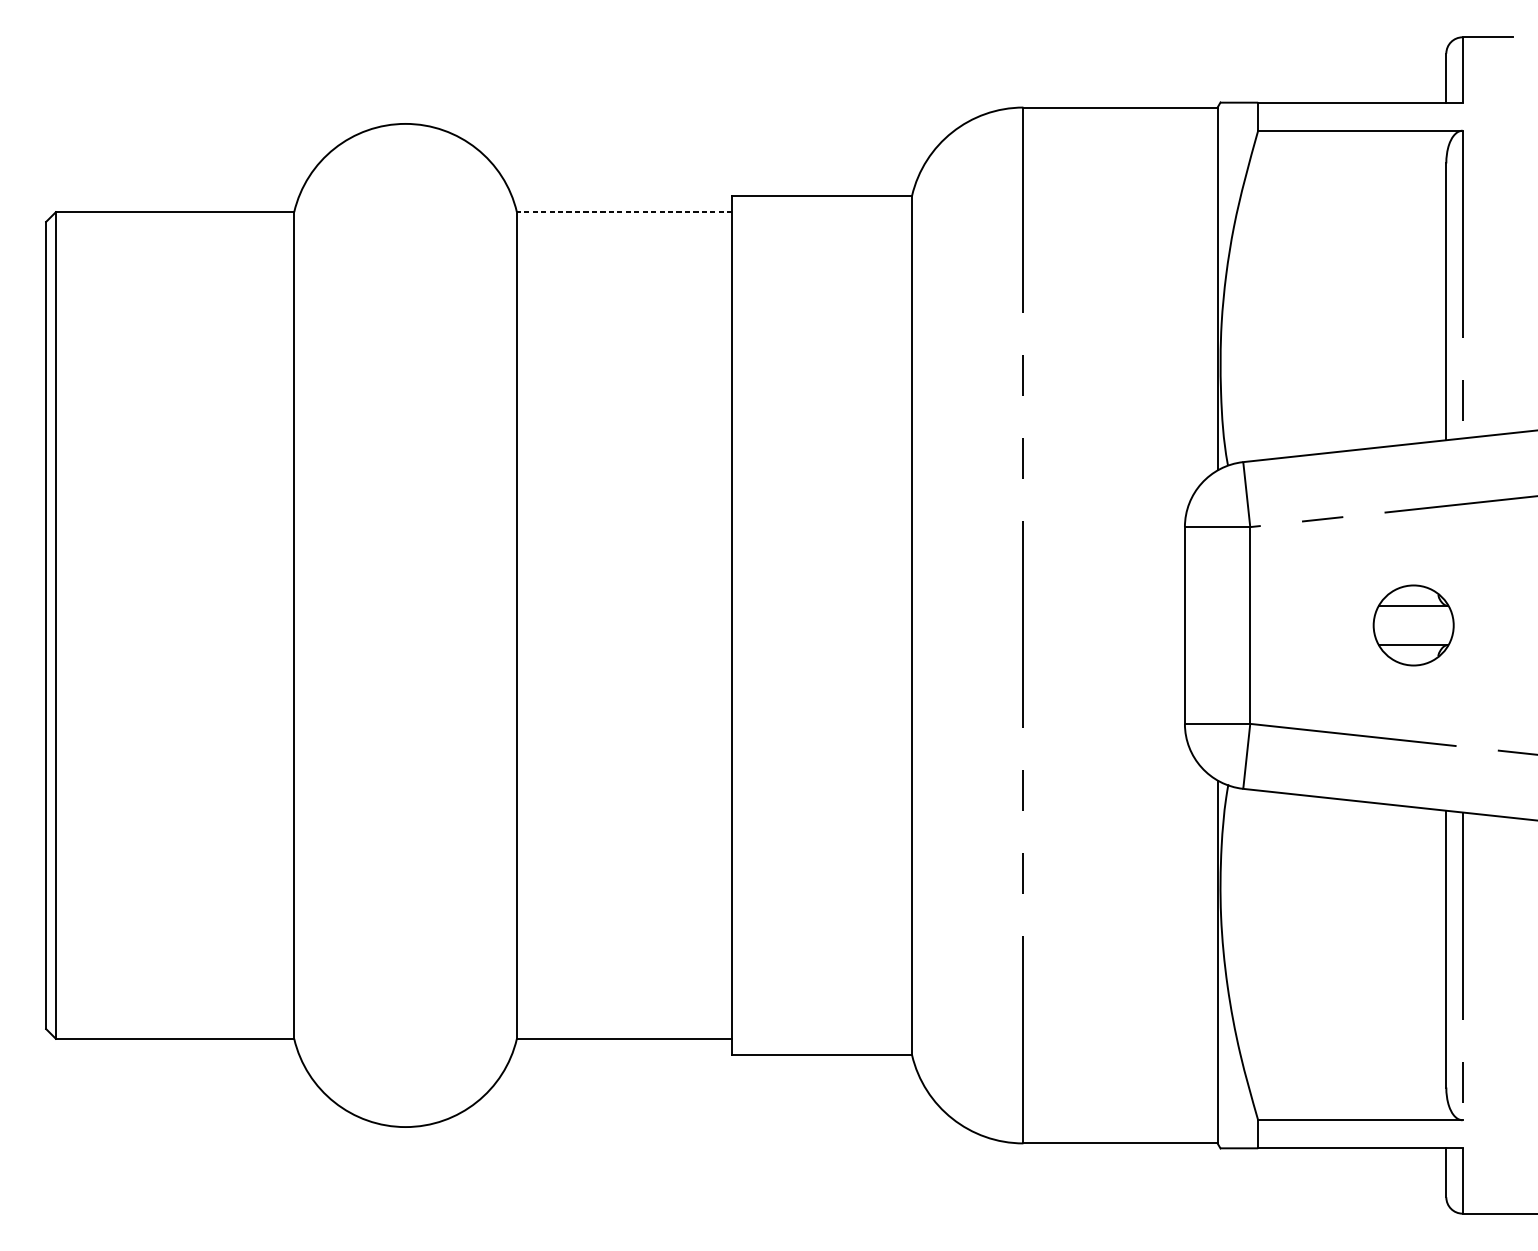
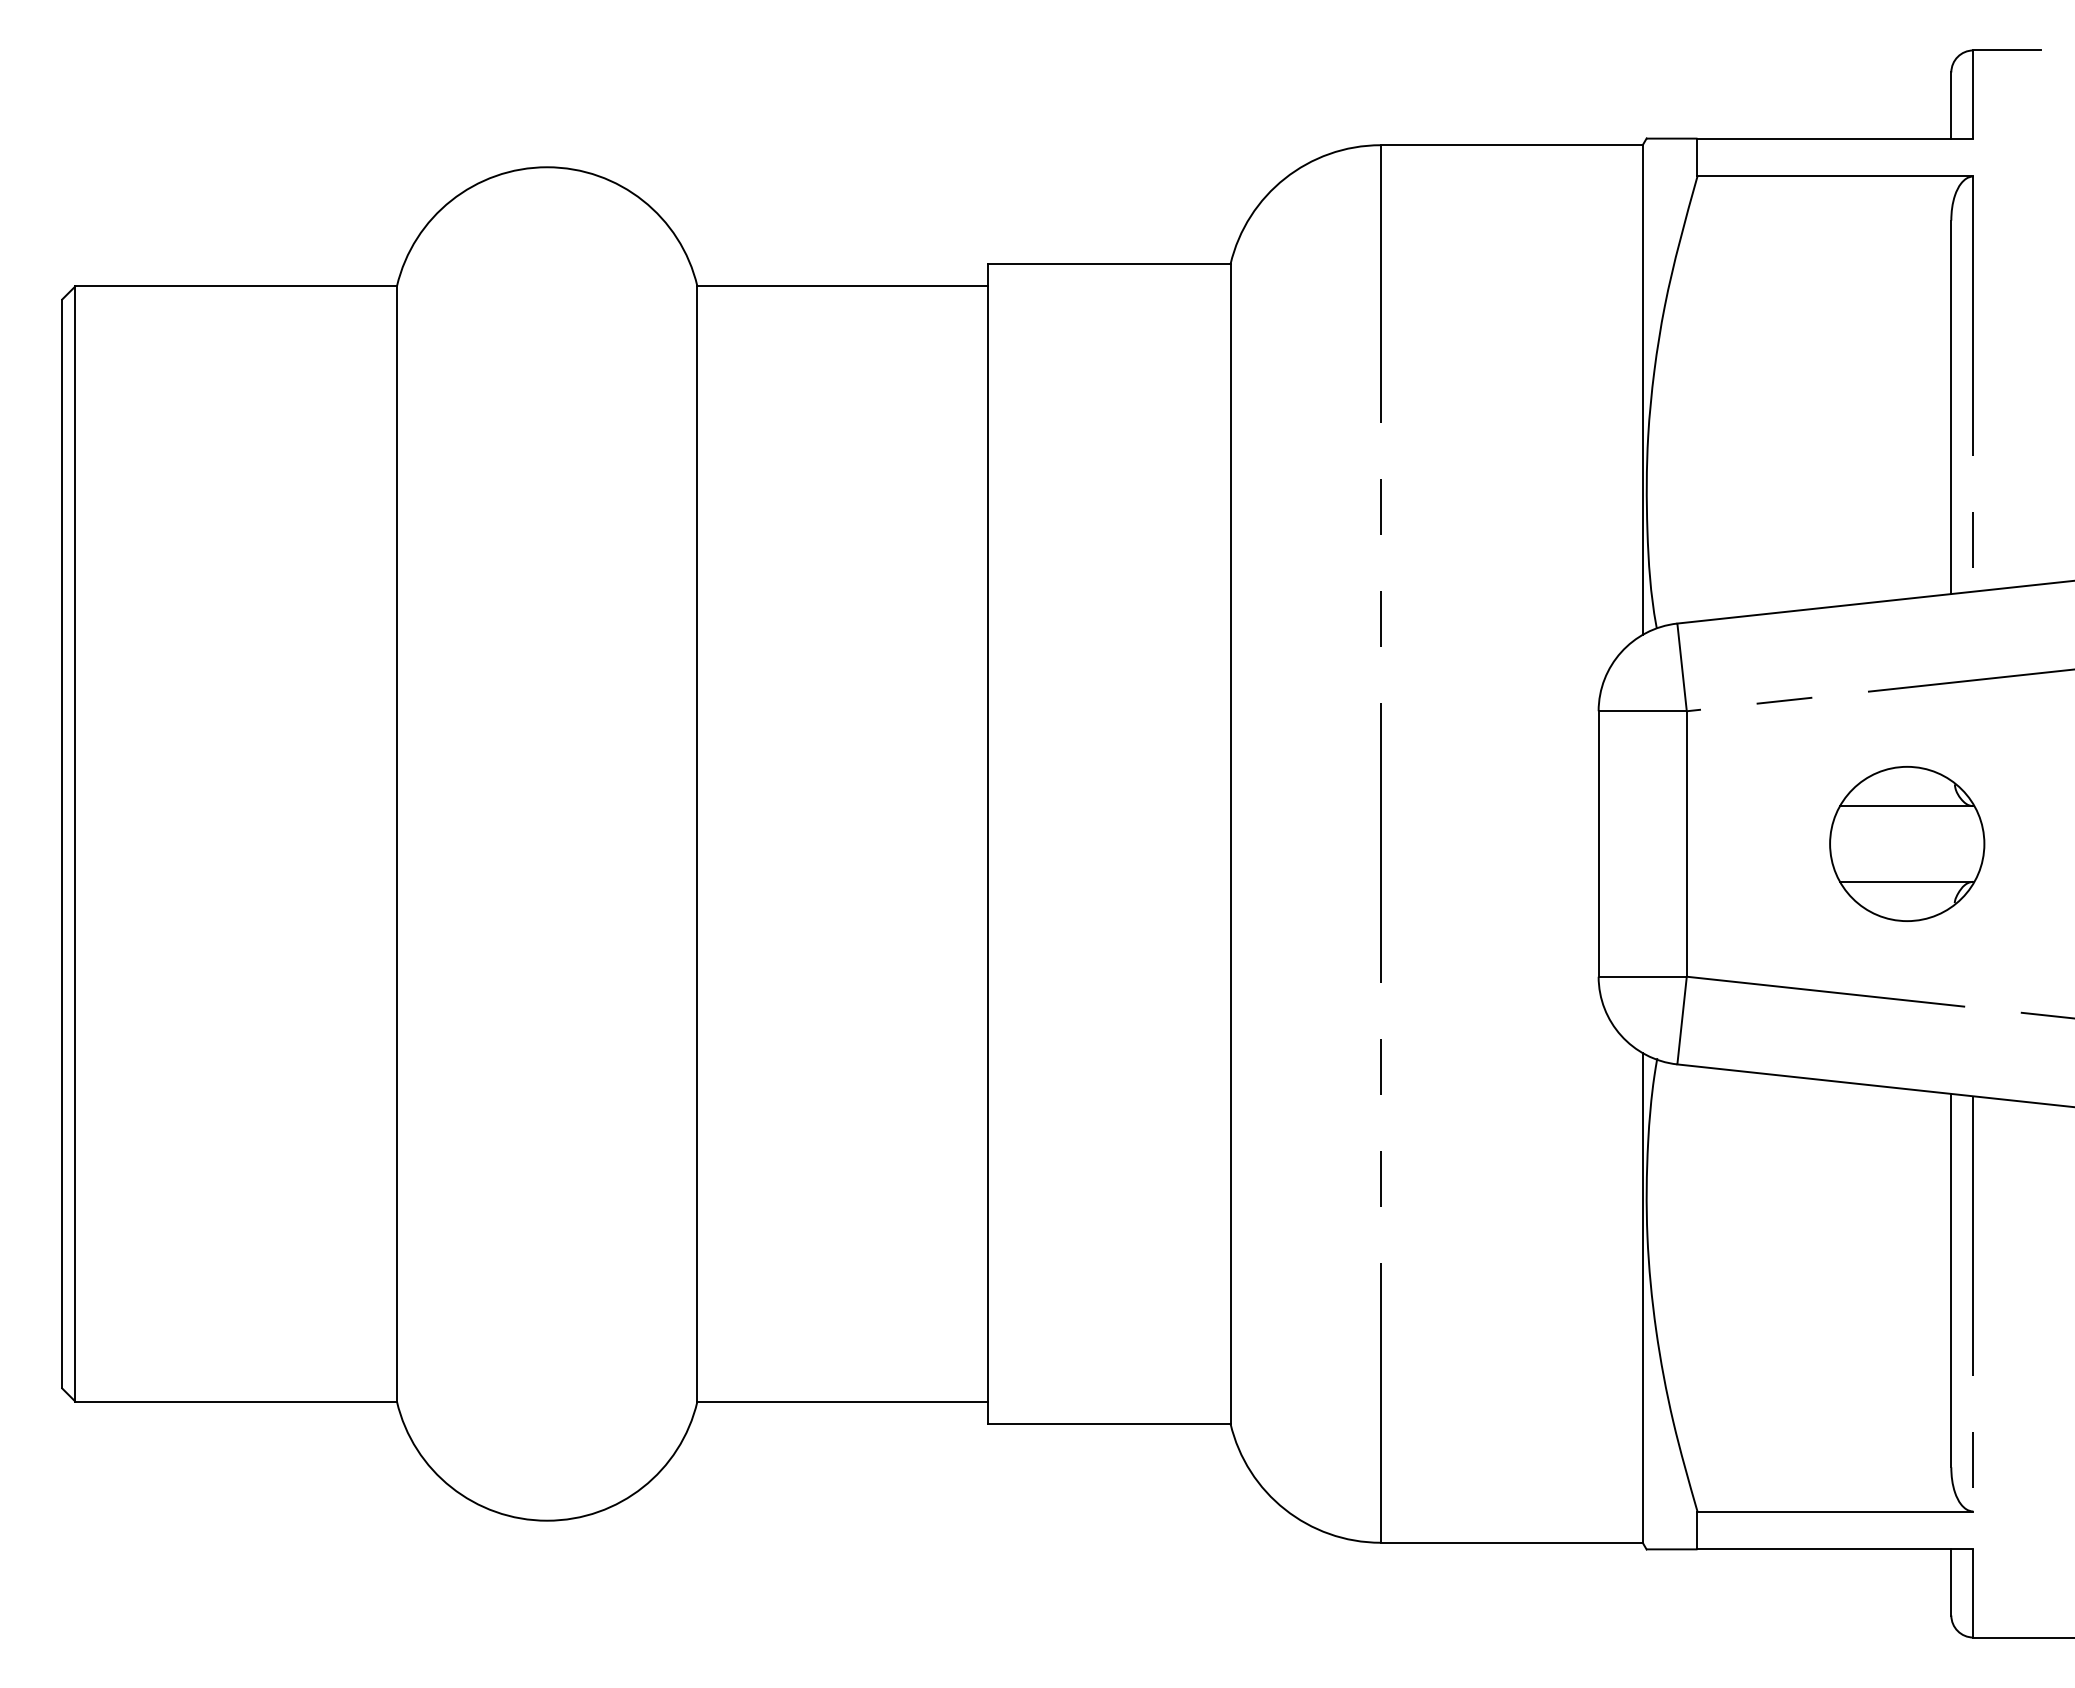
line: (624, 212) -> (842, 286), dashed -> solid
part: (1413, 625) -> (1907, 843), size x1.43

